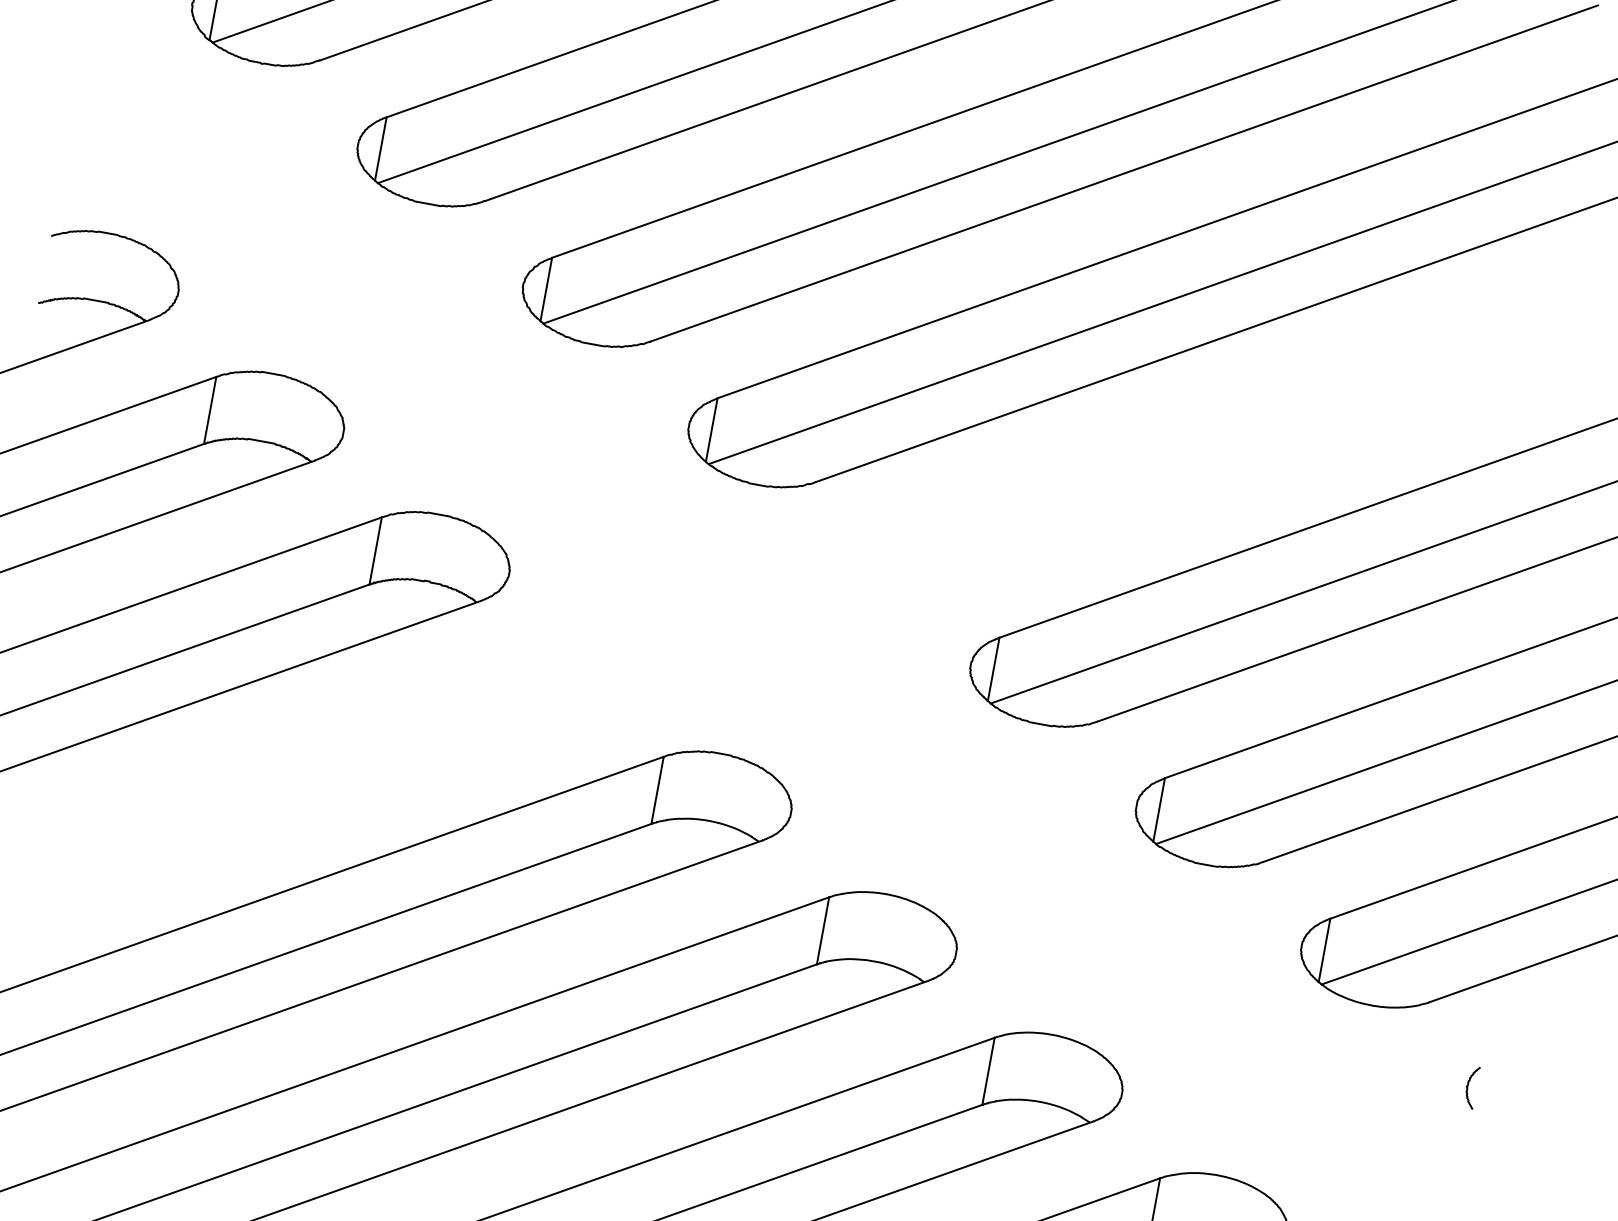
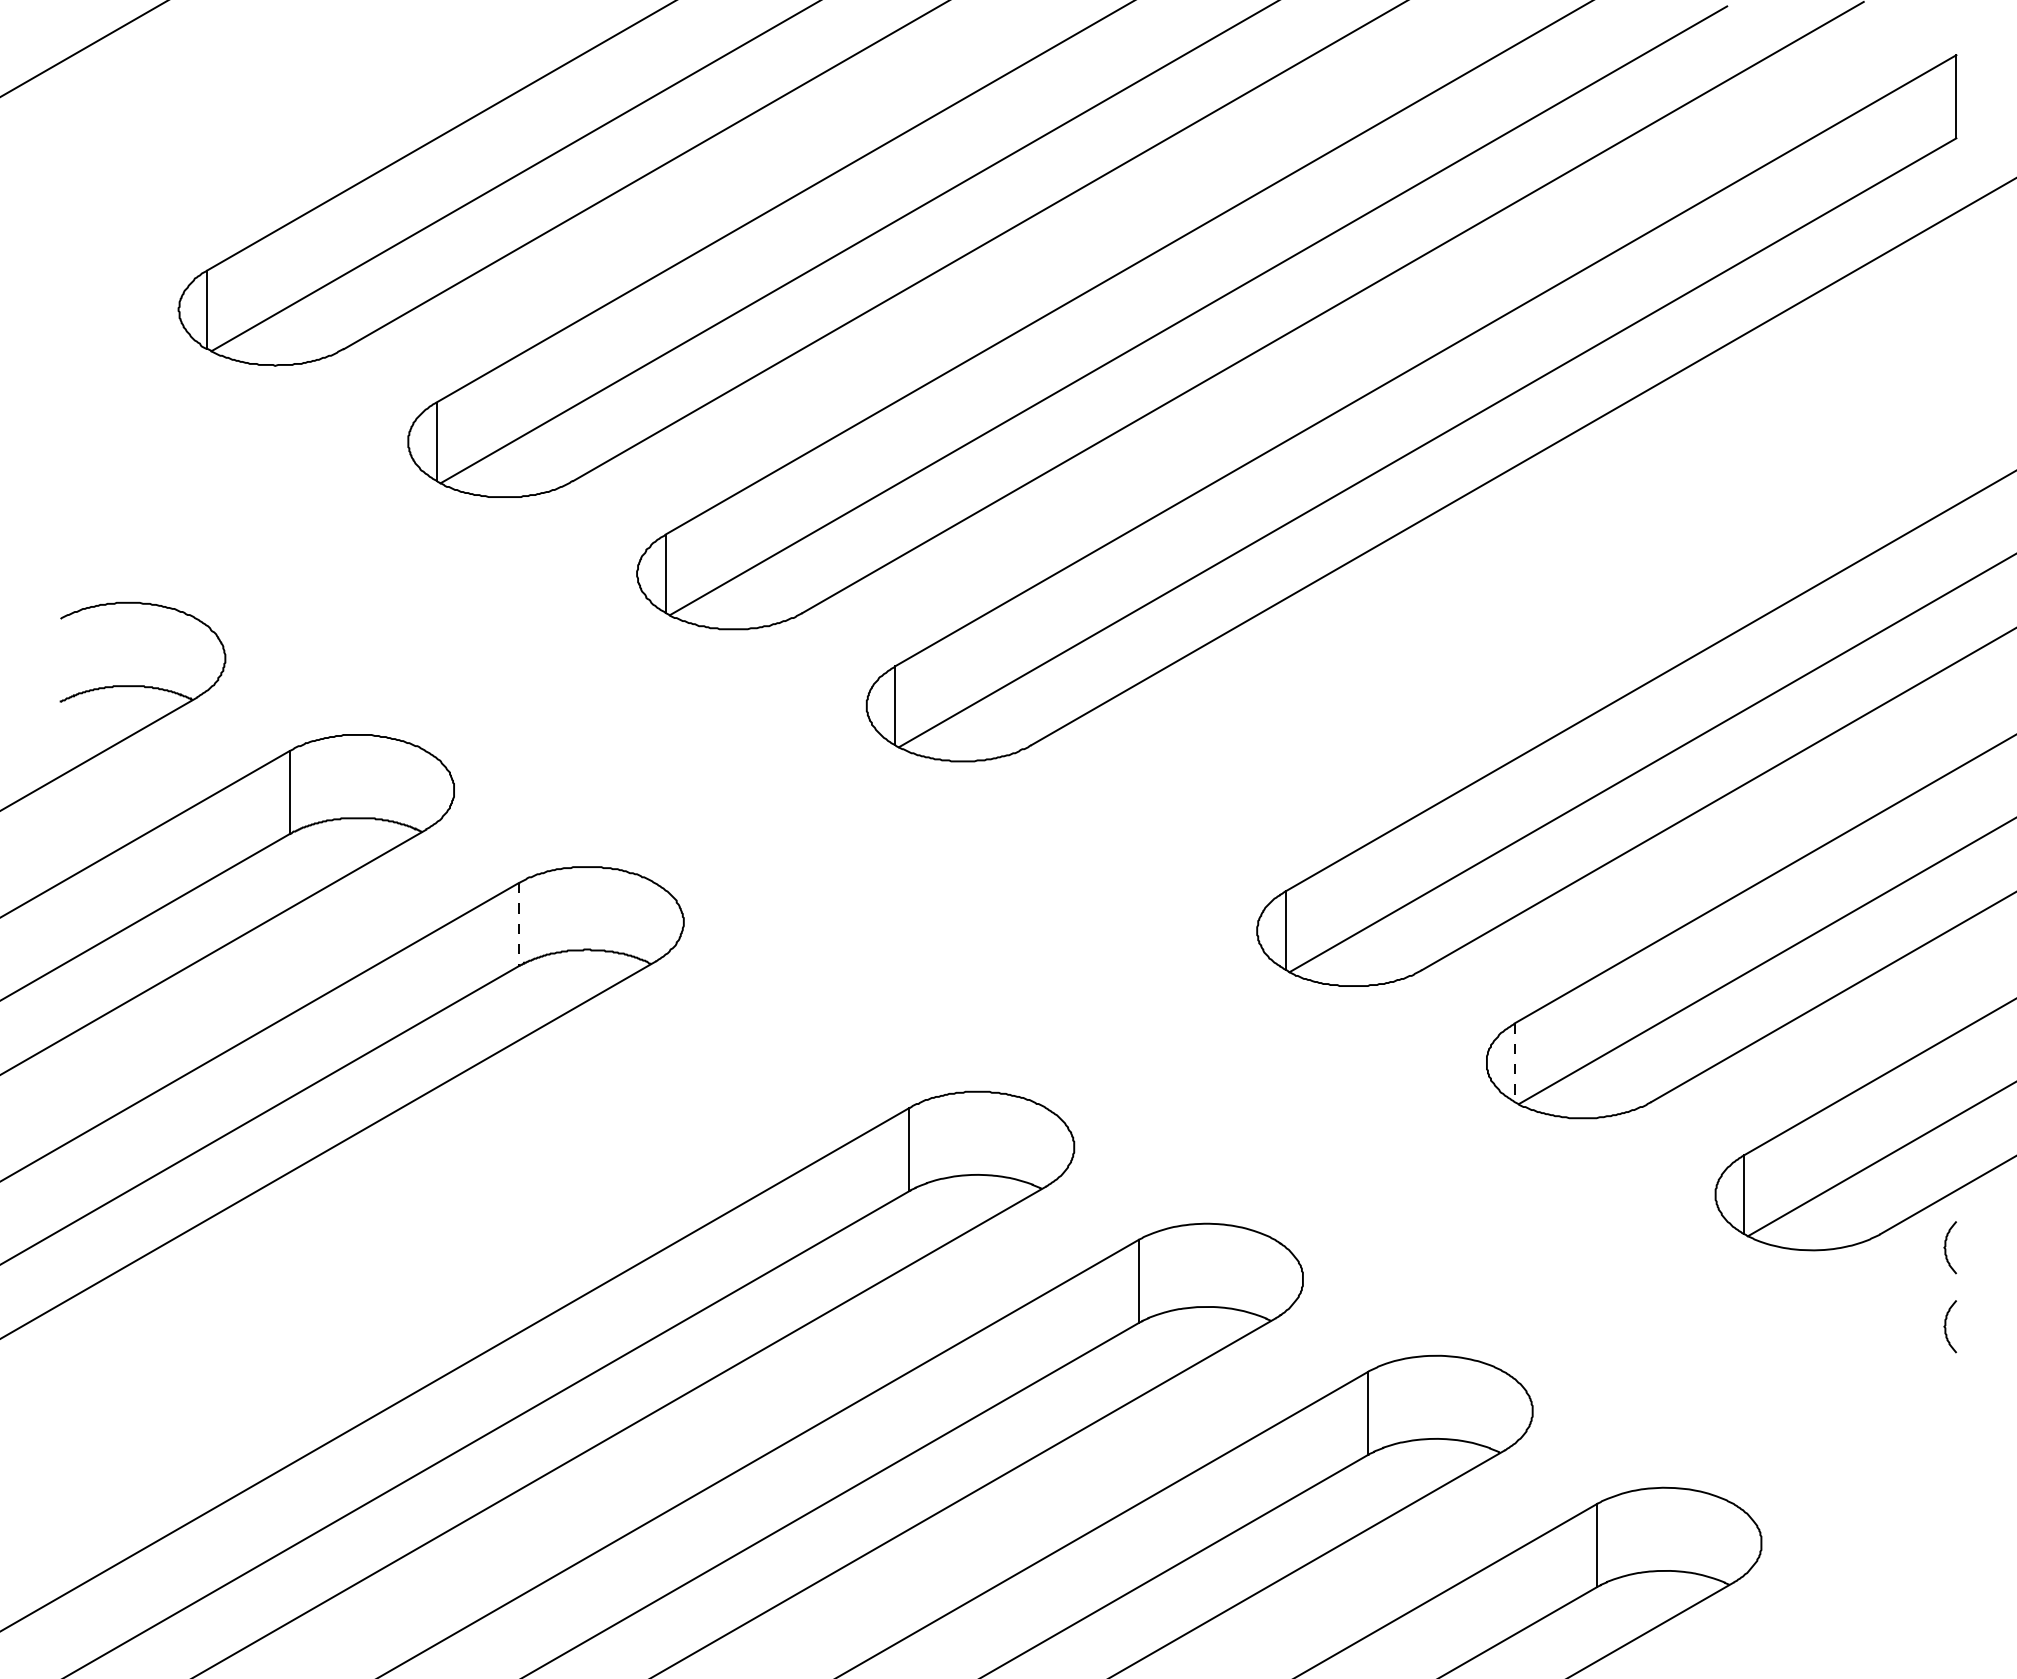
line: (375, 550) -> (518, 924), solid -> dashed
line: (1158, 810) -> (1514, 1063), solid -> dashed
curve: (1480, 1022) -> (1946, 1246), added

